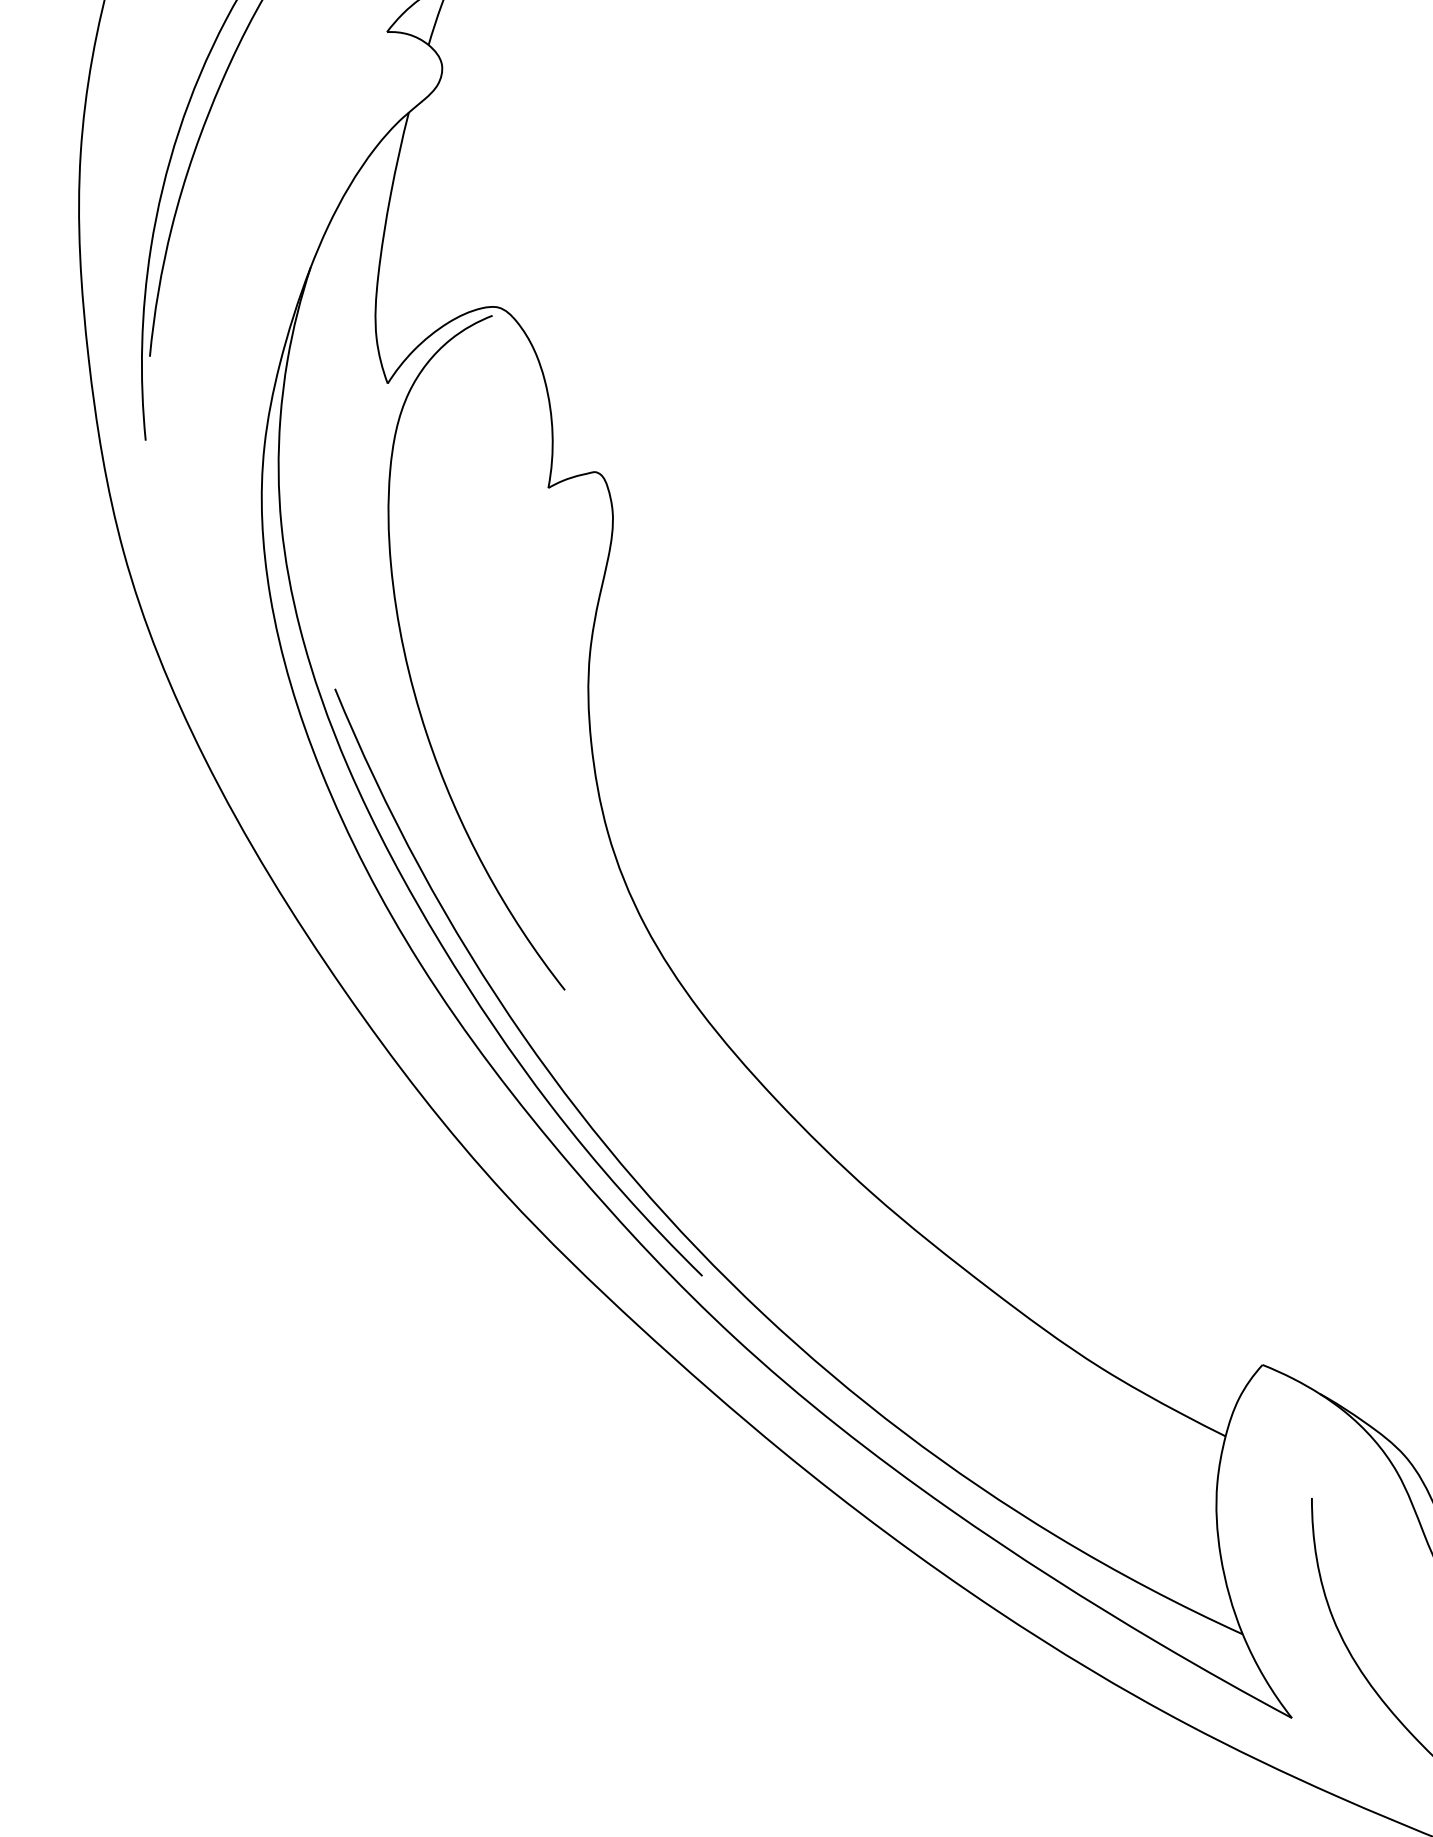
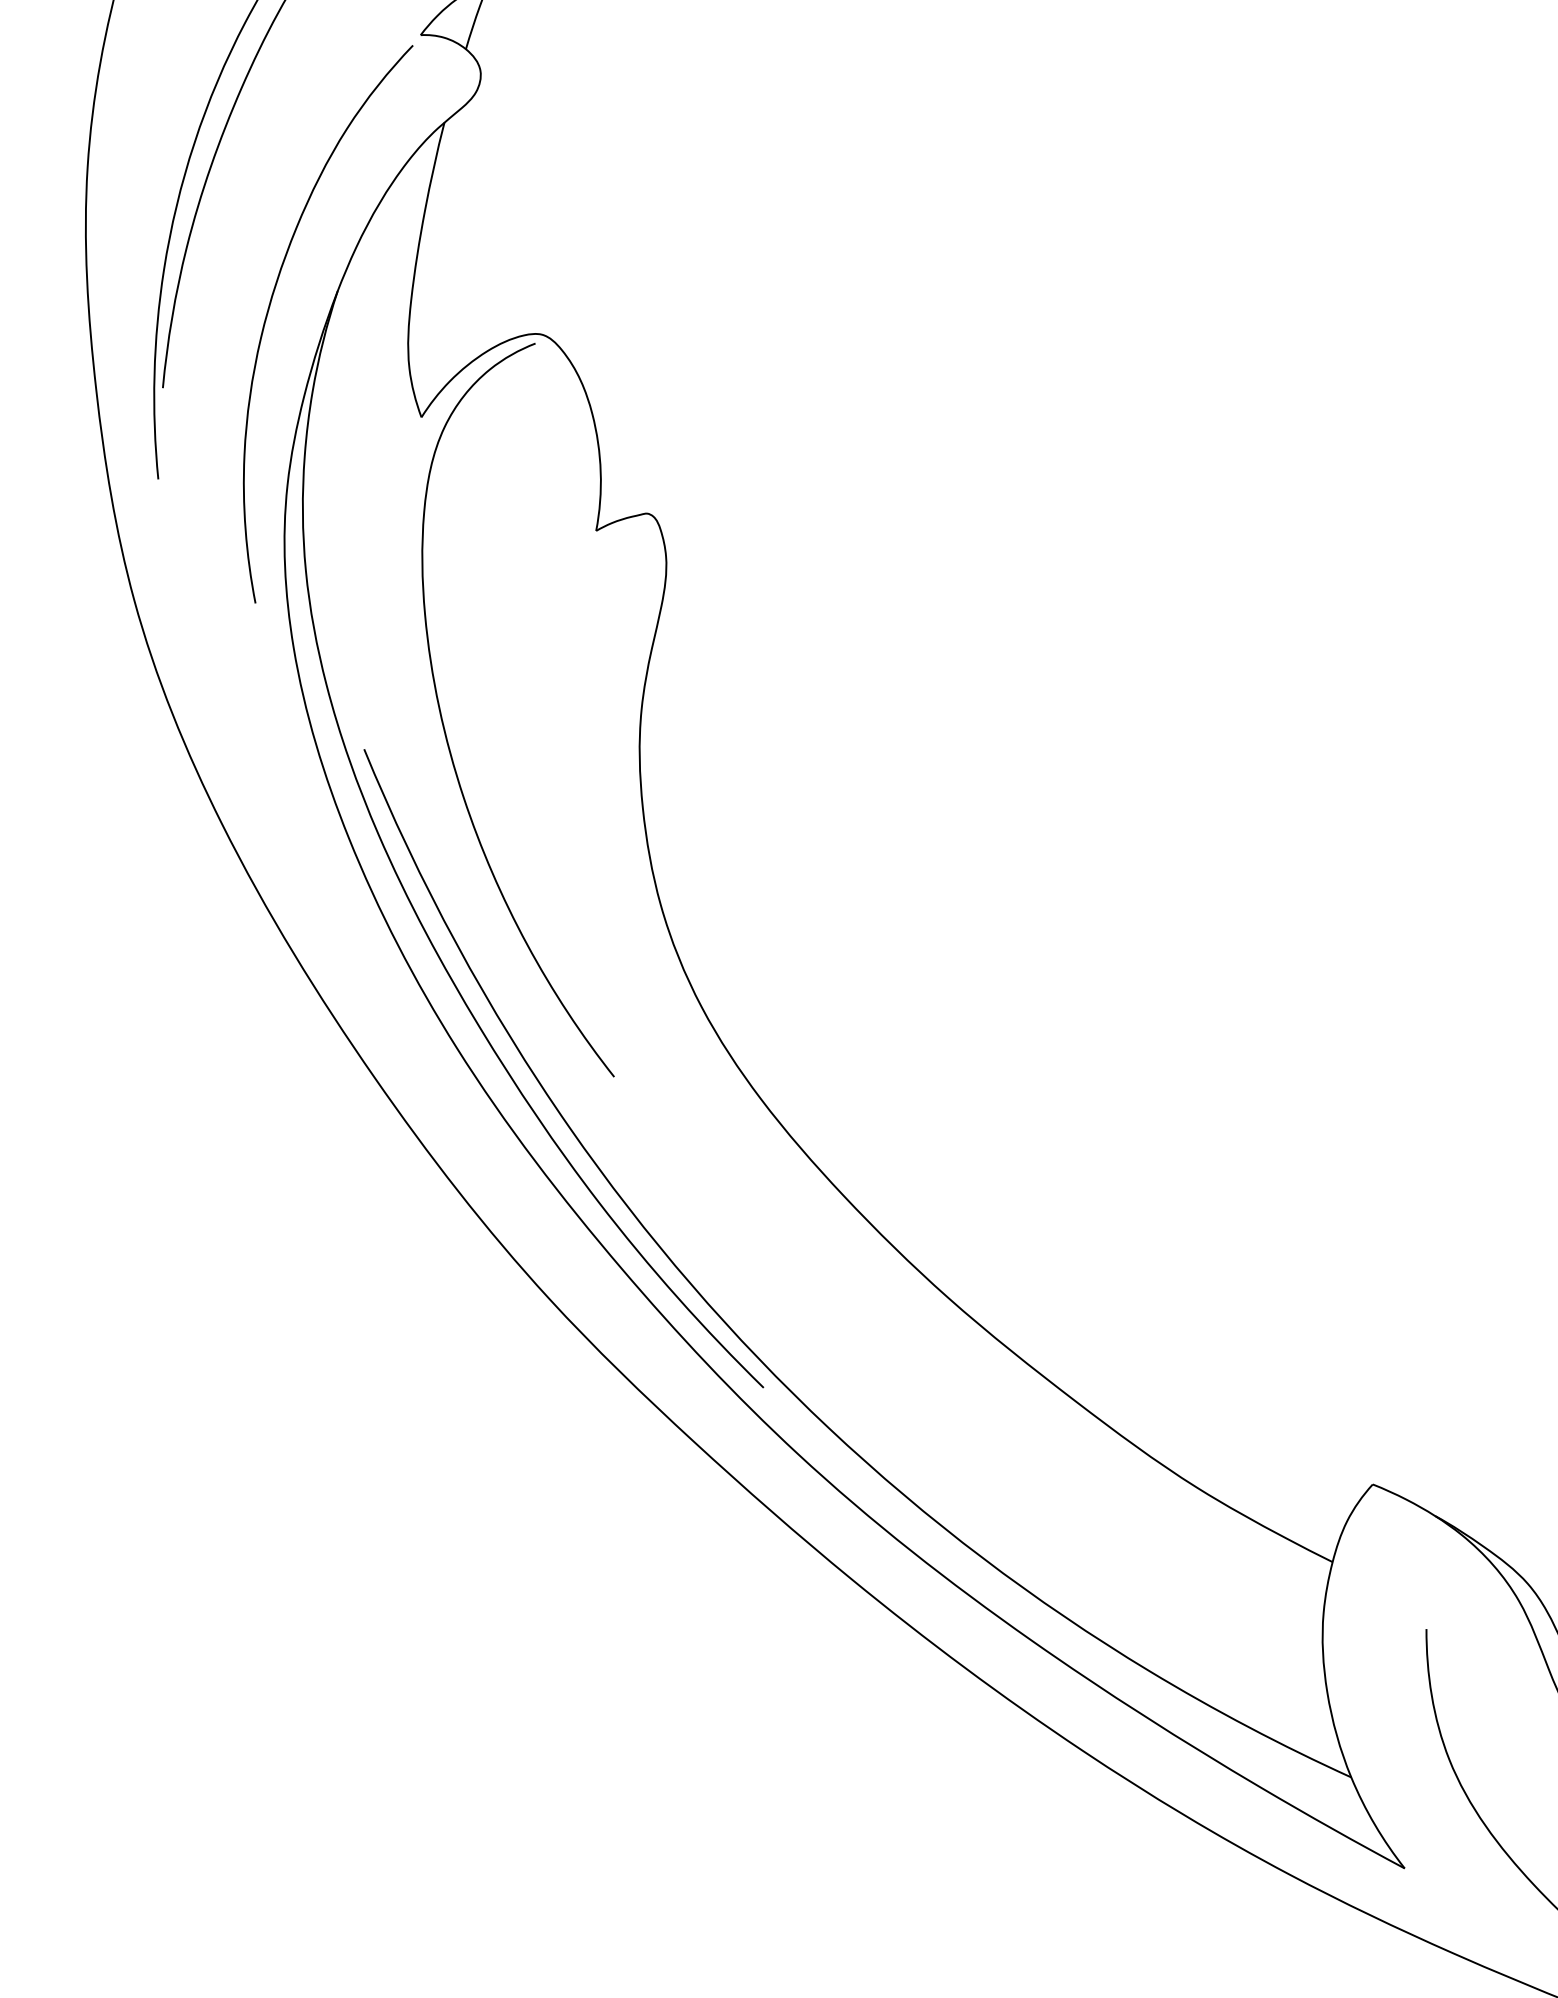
curve: (248, 283) -> (270, 308), added

